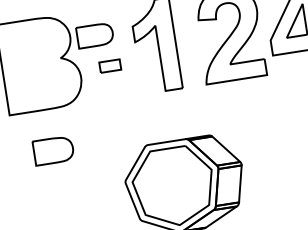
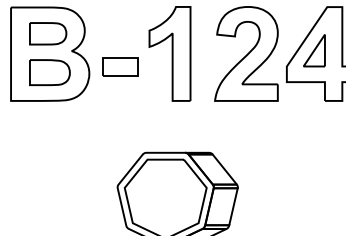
part: (95, 35) -> (48, 33), moved
part: (110, 65) -> (120, 66), size x1.67
part: (53, 150) -> (49, 72), moved

